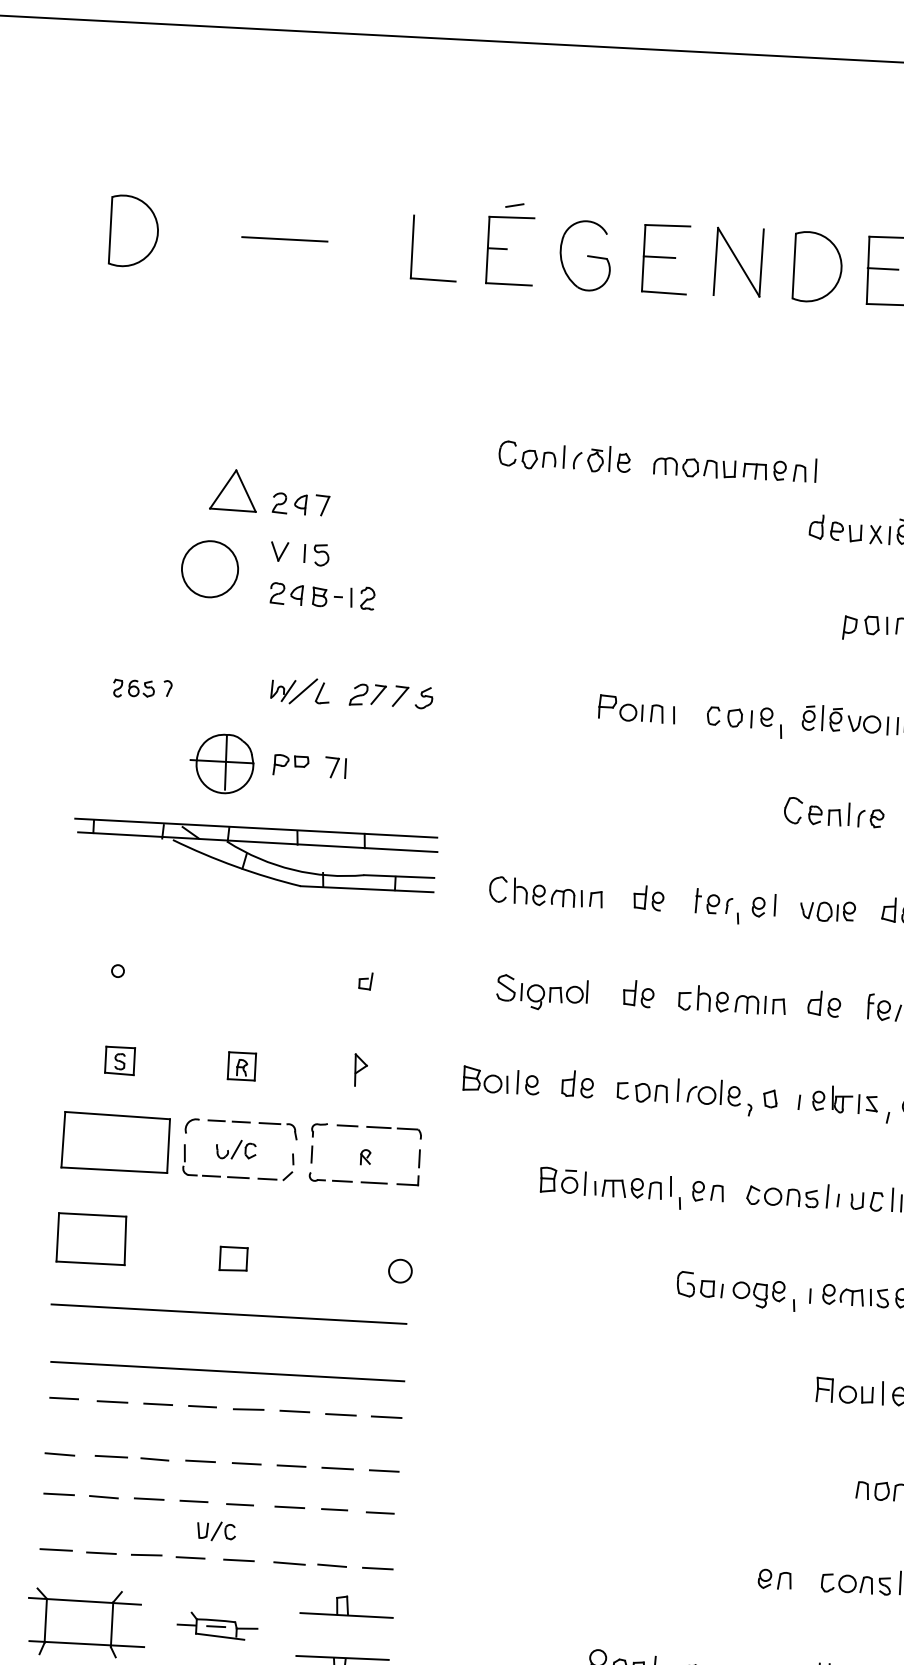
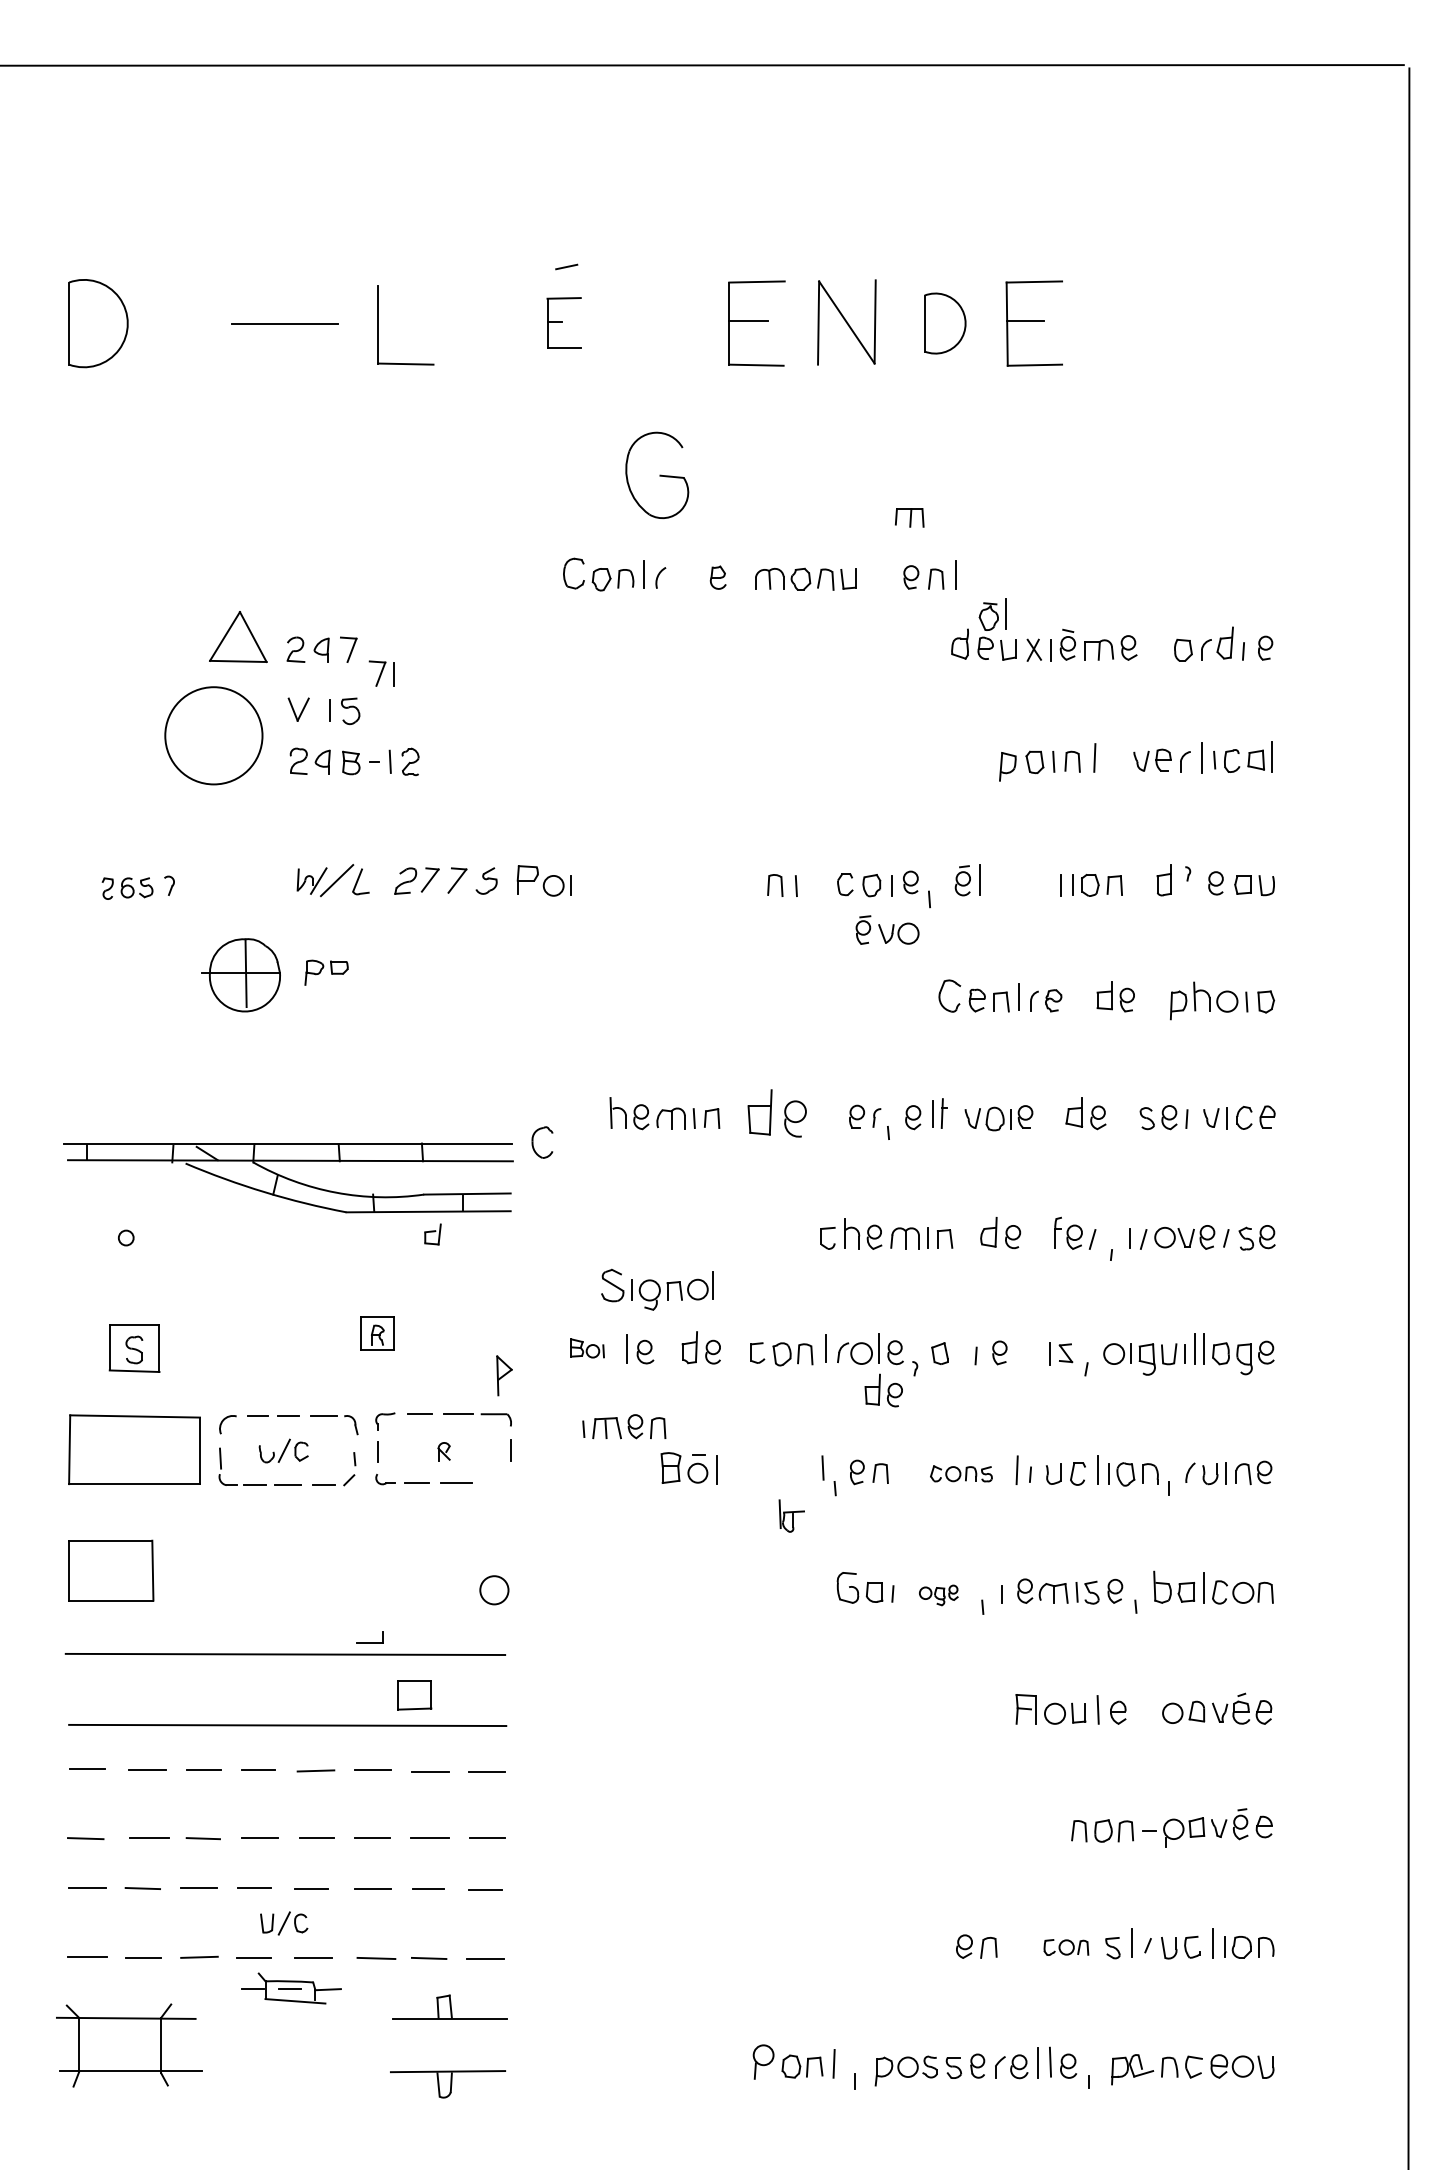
part: (412, 247) -> (378, 325), moved
part: (510, 250) -> (564, 322), size x0.6
part: (585, 255) -> (657, 475), moved
part: (818, 267) -> (945, 323), size x0.7
part: (598, 458) -> (992, 614), moved
part: (755, 471) -> (909, 517), moved
circle: (209, 568) -> (213, 735), size x1.4
part: (620, 707) -> (543, 880), moved
part: (855, 720) -> (887, 929), moved
part: (335, 767) -> (381, 673), moved
part: (255, 855) -> (288, 1177), moved
part: (490, 889) -> (533, 1142), moved
part: (648, 898) -> (776, 1113), size x1.6
part: (697, 900) -> (943, 1113), moved
part: (542, 992) -> (657, 1289), moved
part: (638, 993) -> (883, 1390), moved
part: (120, 1060) -> (134, 1348), size x1.4
part: (241, 1066) -> (377, 1333), moved
part: (360, 1070) -> (504, 1375), moved
part: (485, 1079) -> (587, 1348), size x0.6
part: (841, 1099) -> (791, 1515), moved
part: (407, 1180) -> (369, 1637), moved
part: (628, 1187) -> (624, 1426), moved
part: (782, 1196) -> (961, 1473), size x0.7
part: (233, 1259) -> (414, 1695), moved
part: (758, 1294) -> (938, 1595), size x0.6
part: (847, 1583) -> (1066, 1947), size x0.7
part: (217, 1626) -> (291, 1988), moved

